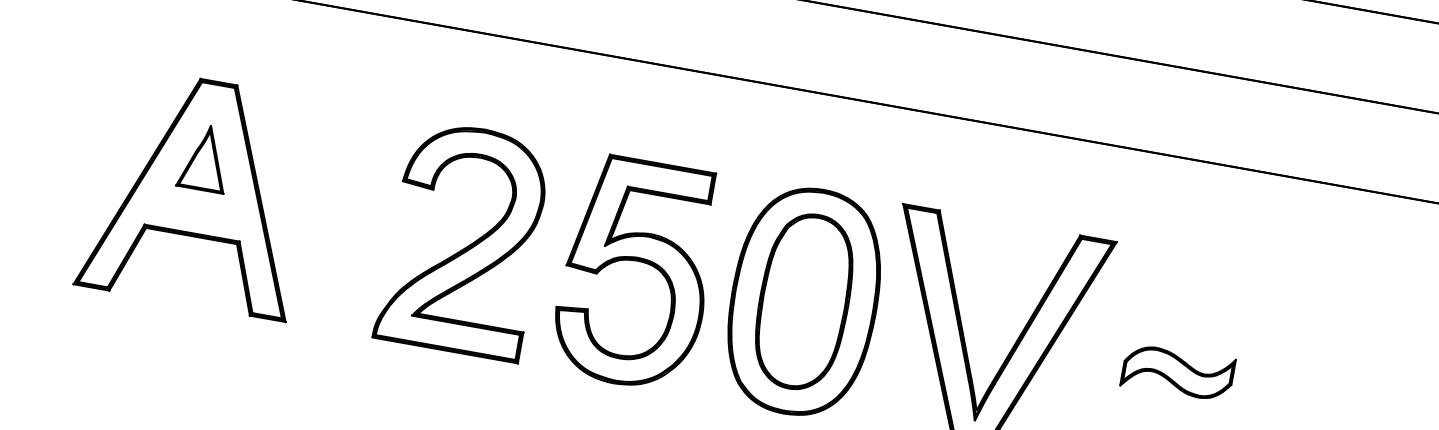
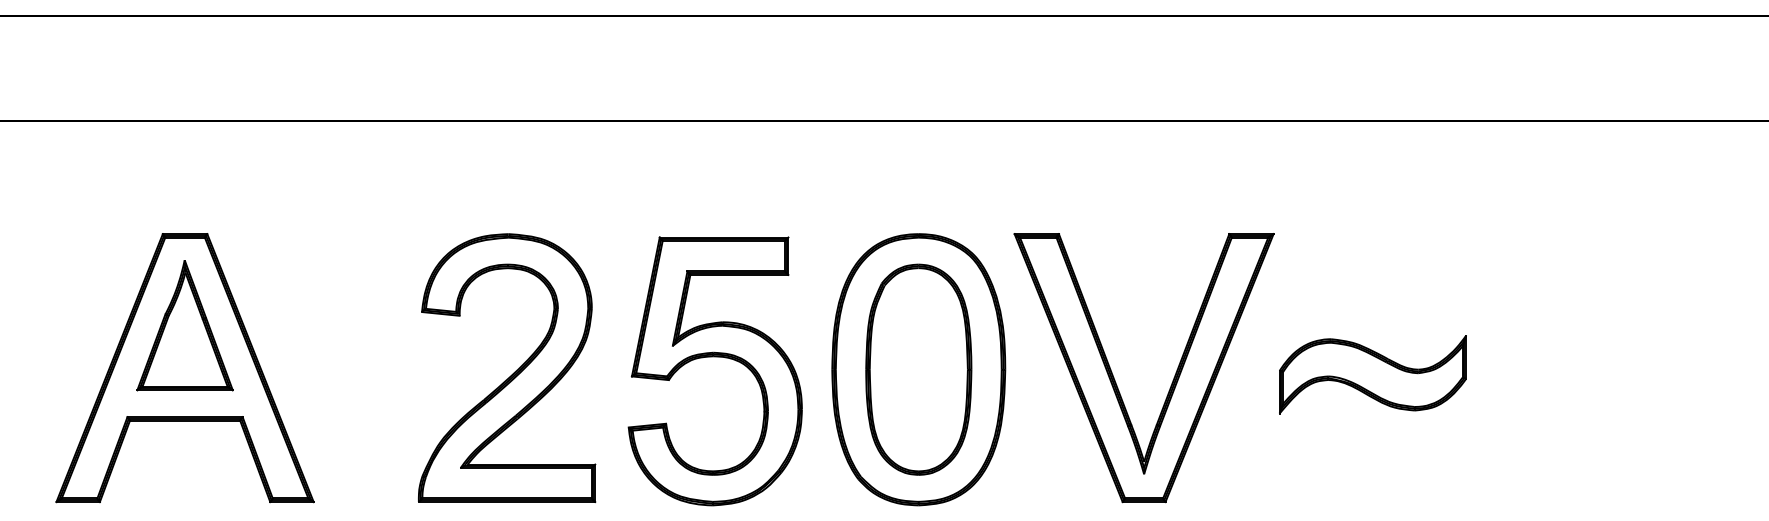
part: (205, 157) -> (184, 325), size x1.67
part: (1177, 372) -> (1372, 374), size x1.43

